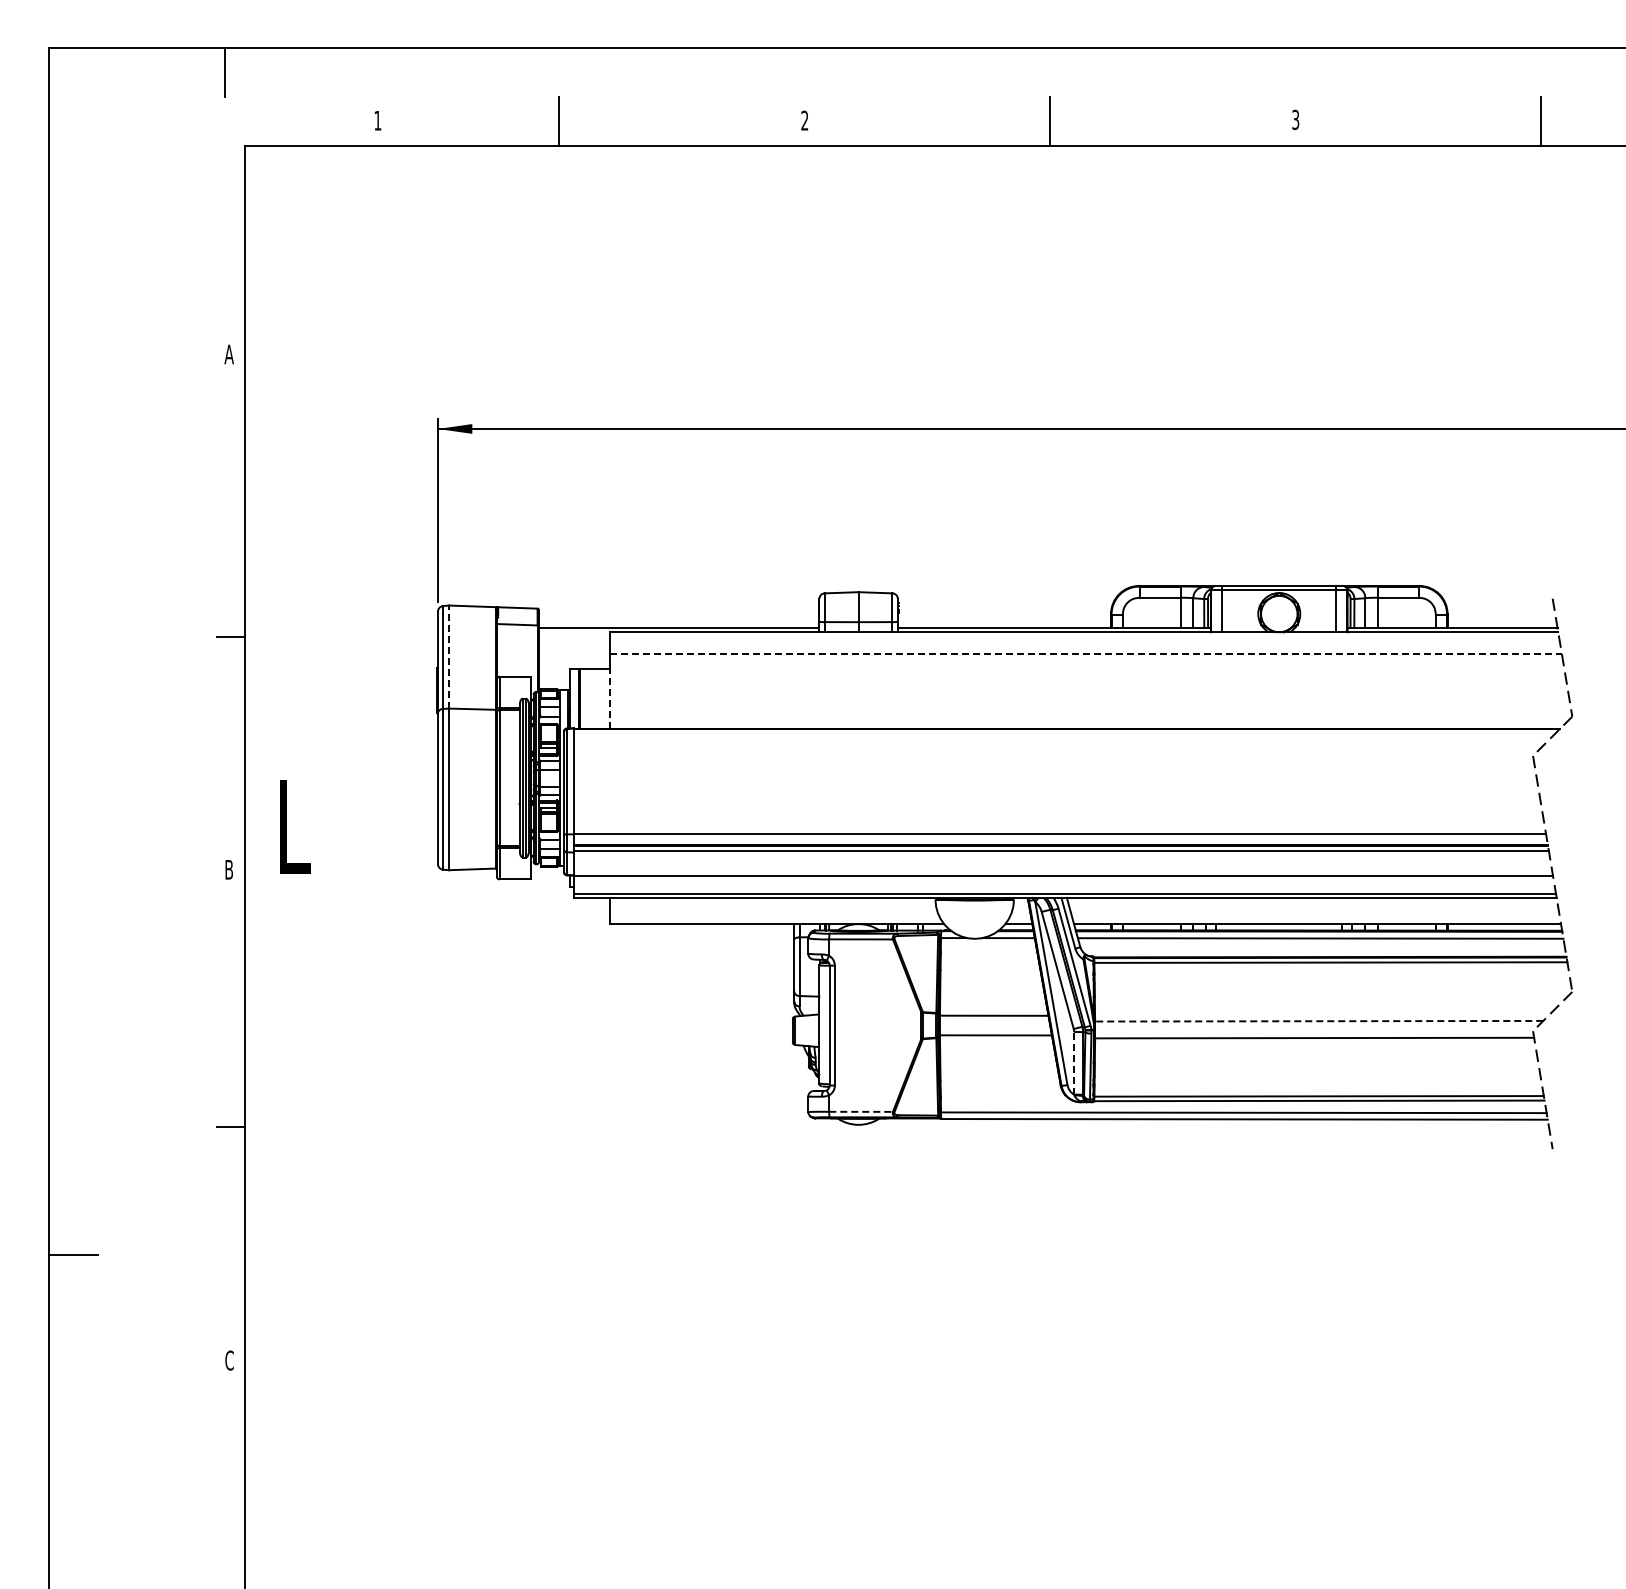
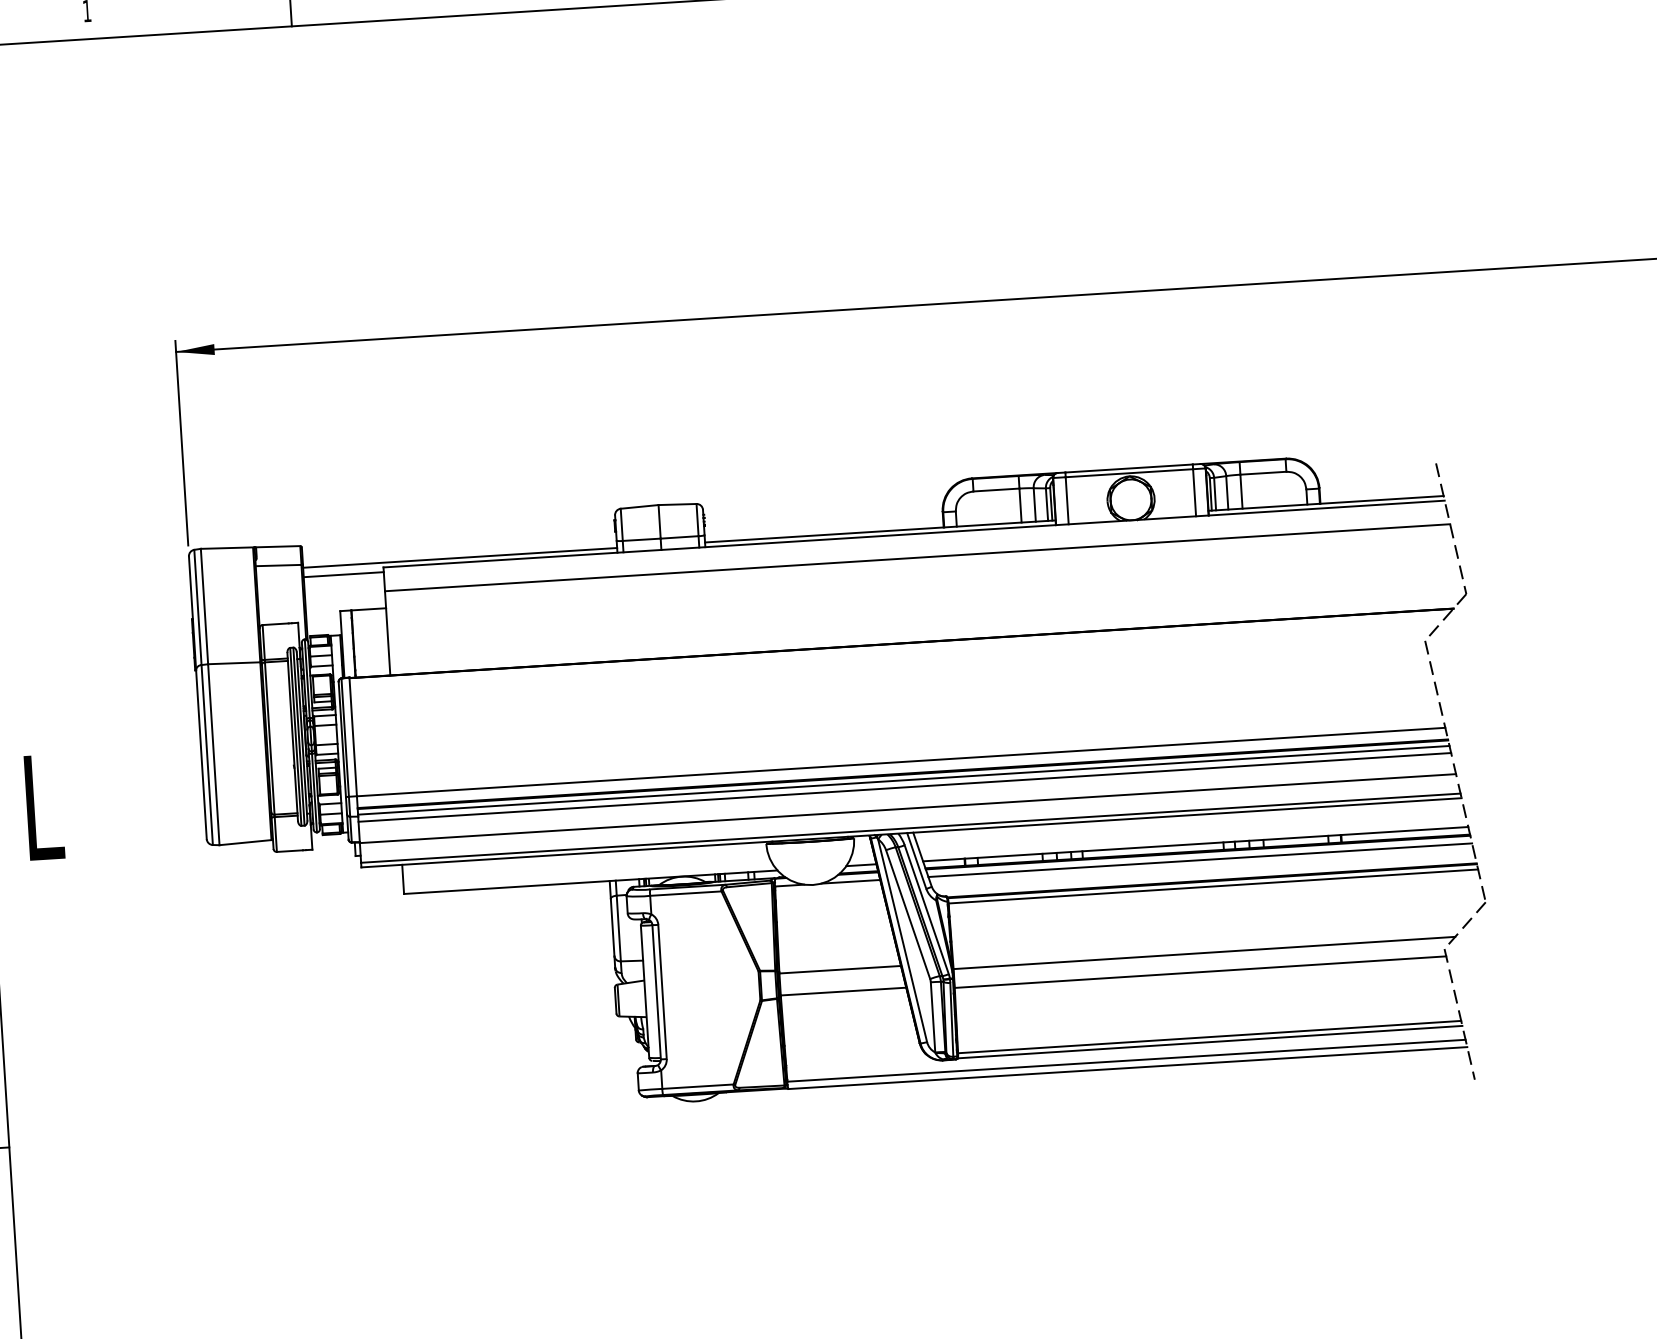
line: (574, 636) -> (343, 574), added
line: (1086, 653) -> (918, 557), dashed -> solid
line: (448, 657) -> (203, 607), dashed -> solid
line: (610, 698) -> (388, 641), dashed -> solid
line: (1061, 857) -> (904, 787), added
line: (1318, 1021) -> (1203, 953), dashed -> solid
line: (1074, 1062) -> (933, 1016), dashed -> solid
line: (861, 1111) -> (698, 1086), dashed -> solid

